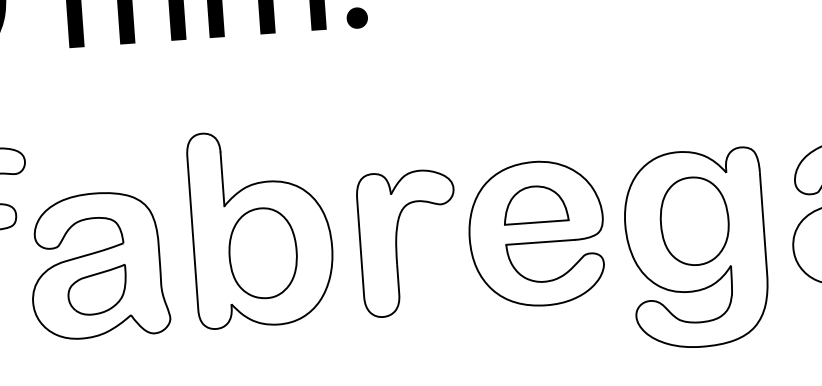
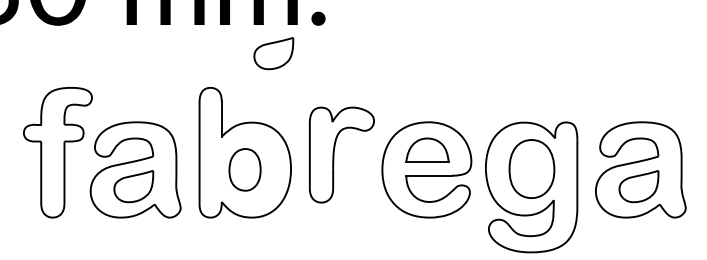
part: (293, 75) -> (273, 53), added
part: (397, 243) -> (334, 154), moved
part: (262, 252) -> (244, 169), size x0.7

